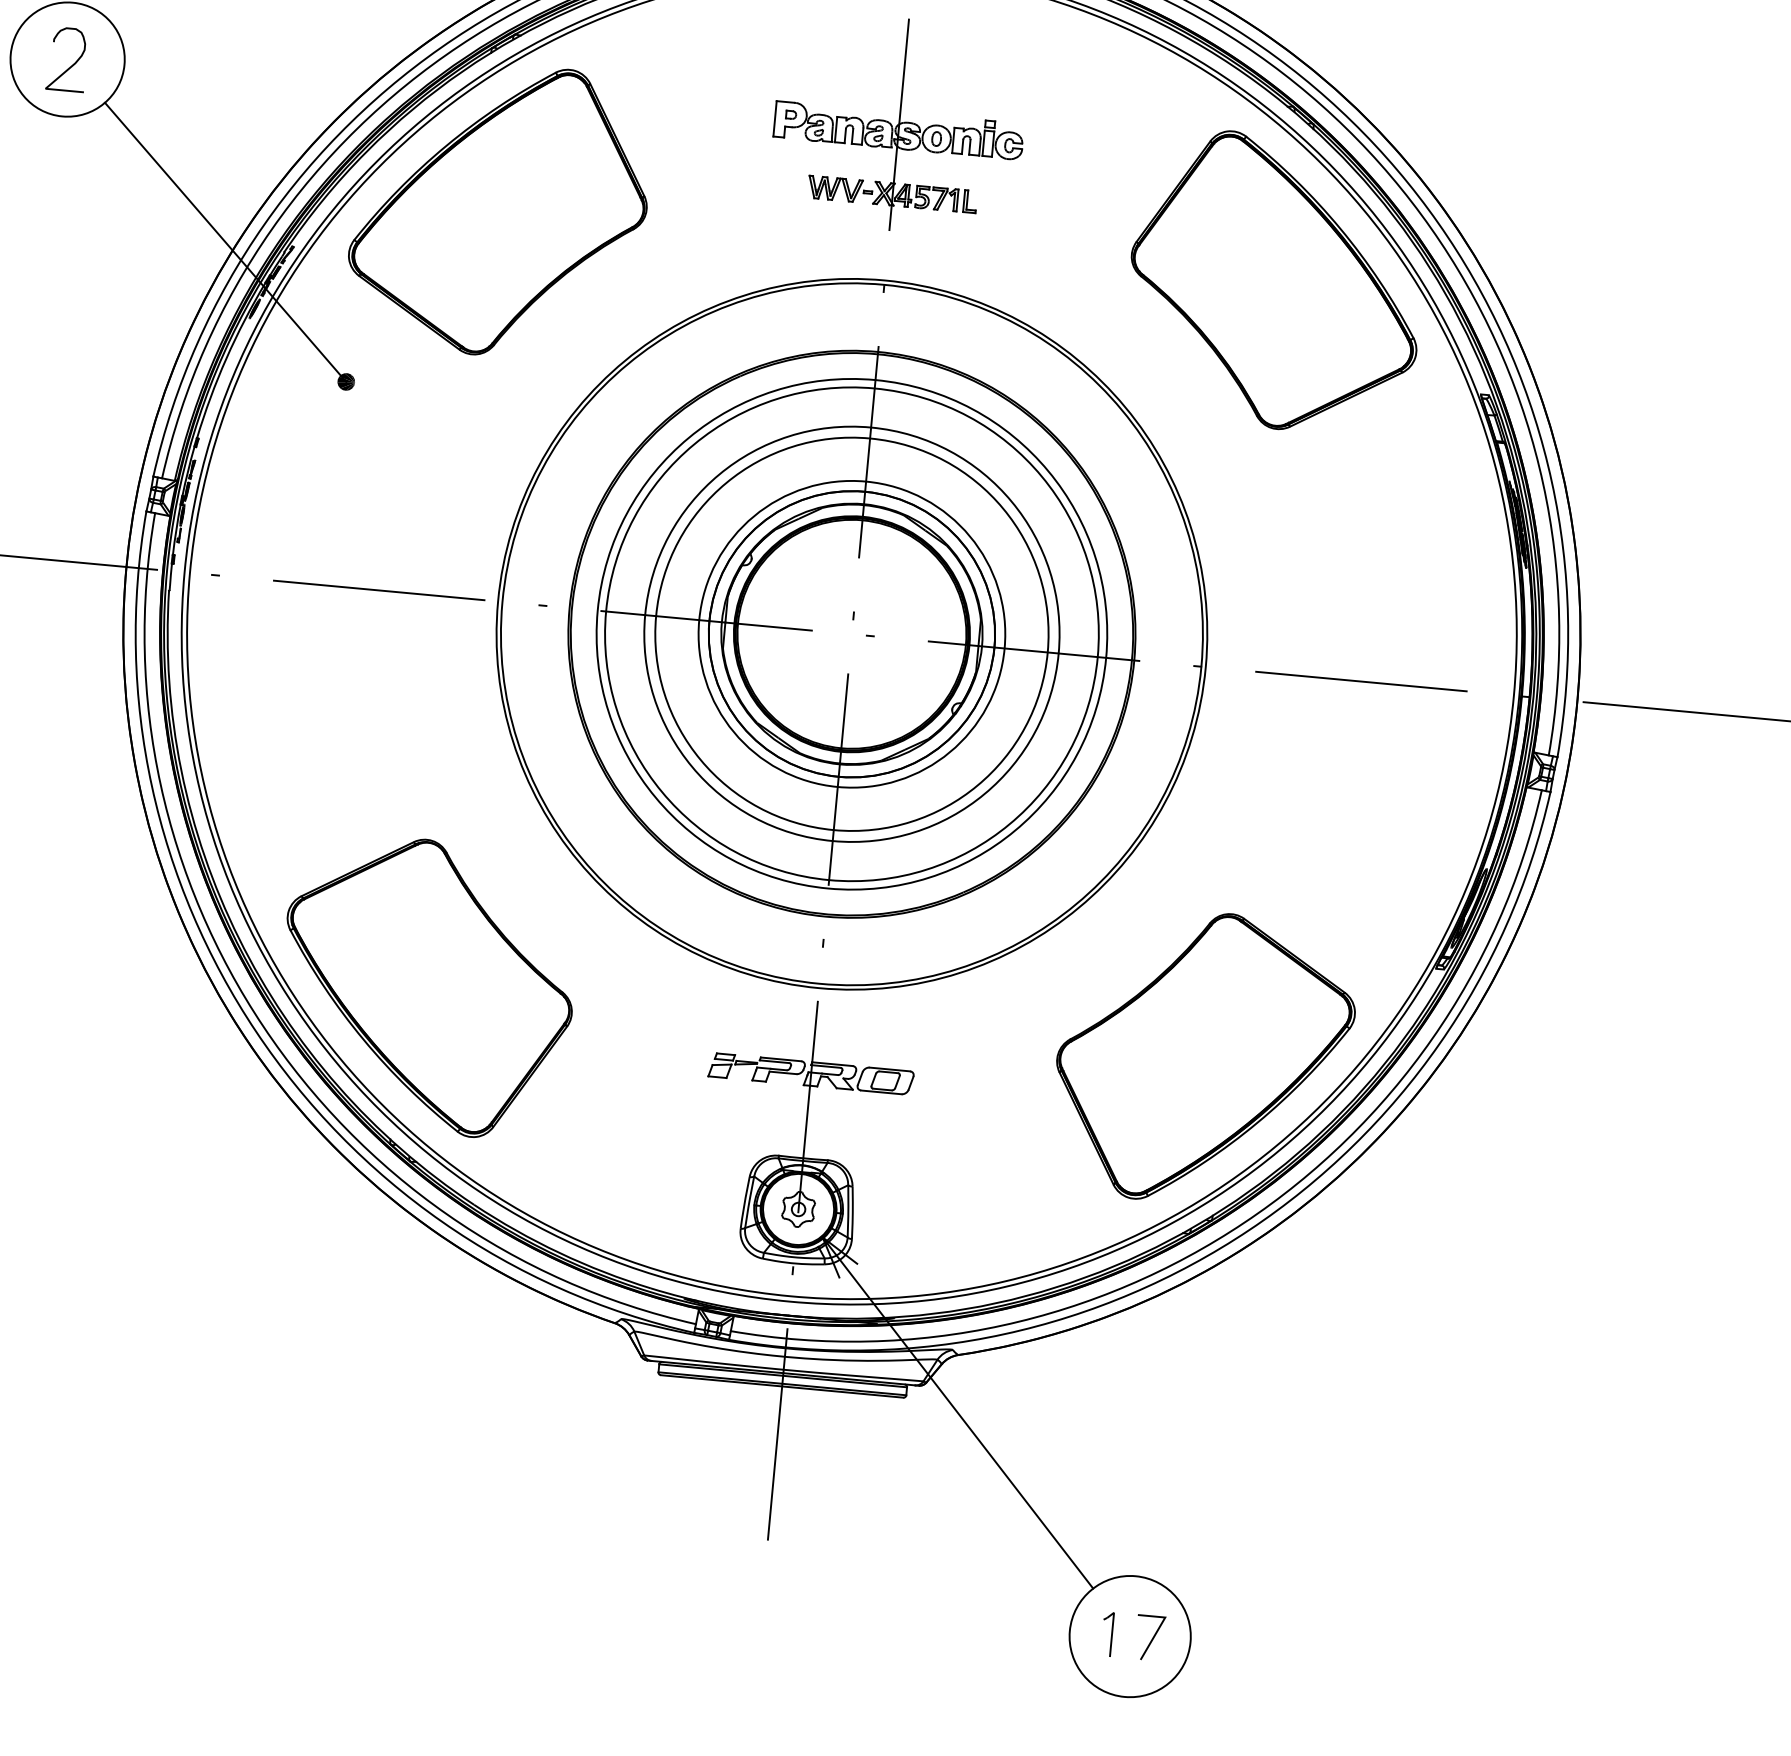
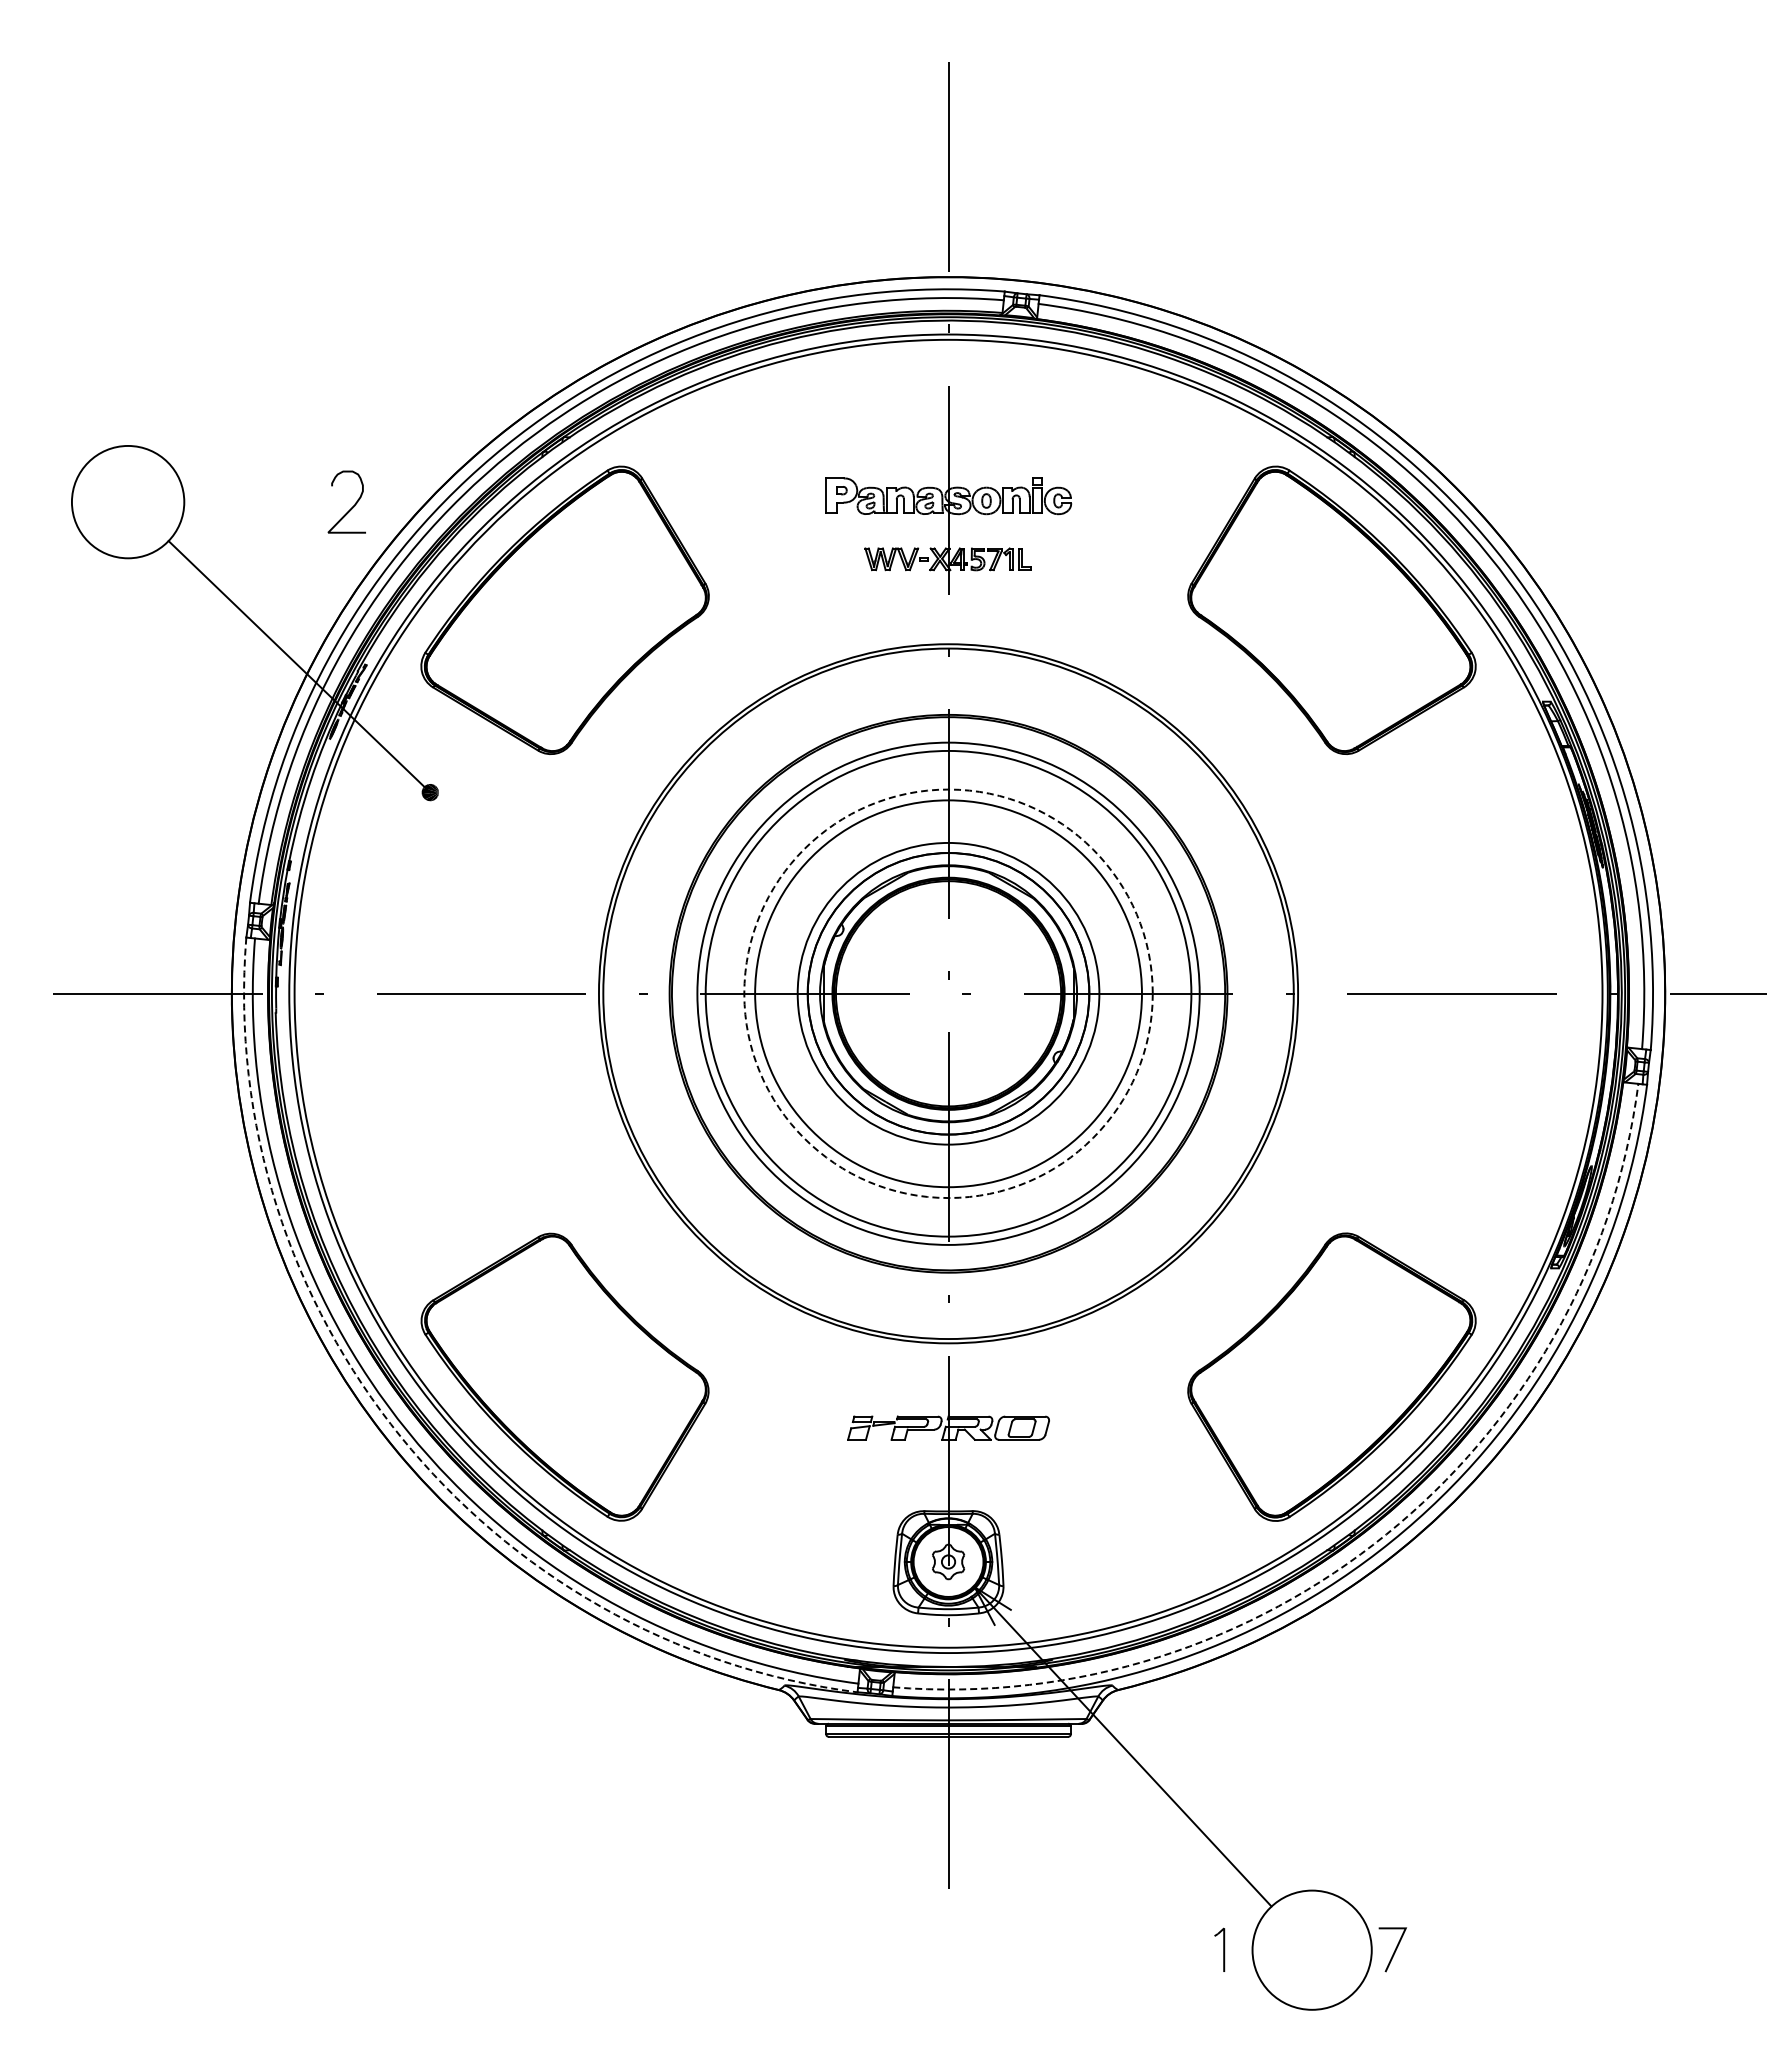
curve: (72, 64) -> (352, 506), moved
circle: (851, 634) -> (948, 993), solid -> dashed
arc: (256, 1032) -> (401, 1437), solid -> dashed
arc: (1244, 1222) -> (1386, 1534), solid -> dashed
part: (1107, 1633) -> (1219, 1949), moved
line: (1151, 1638) -> (1394, 1950), moved

